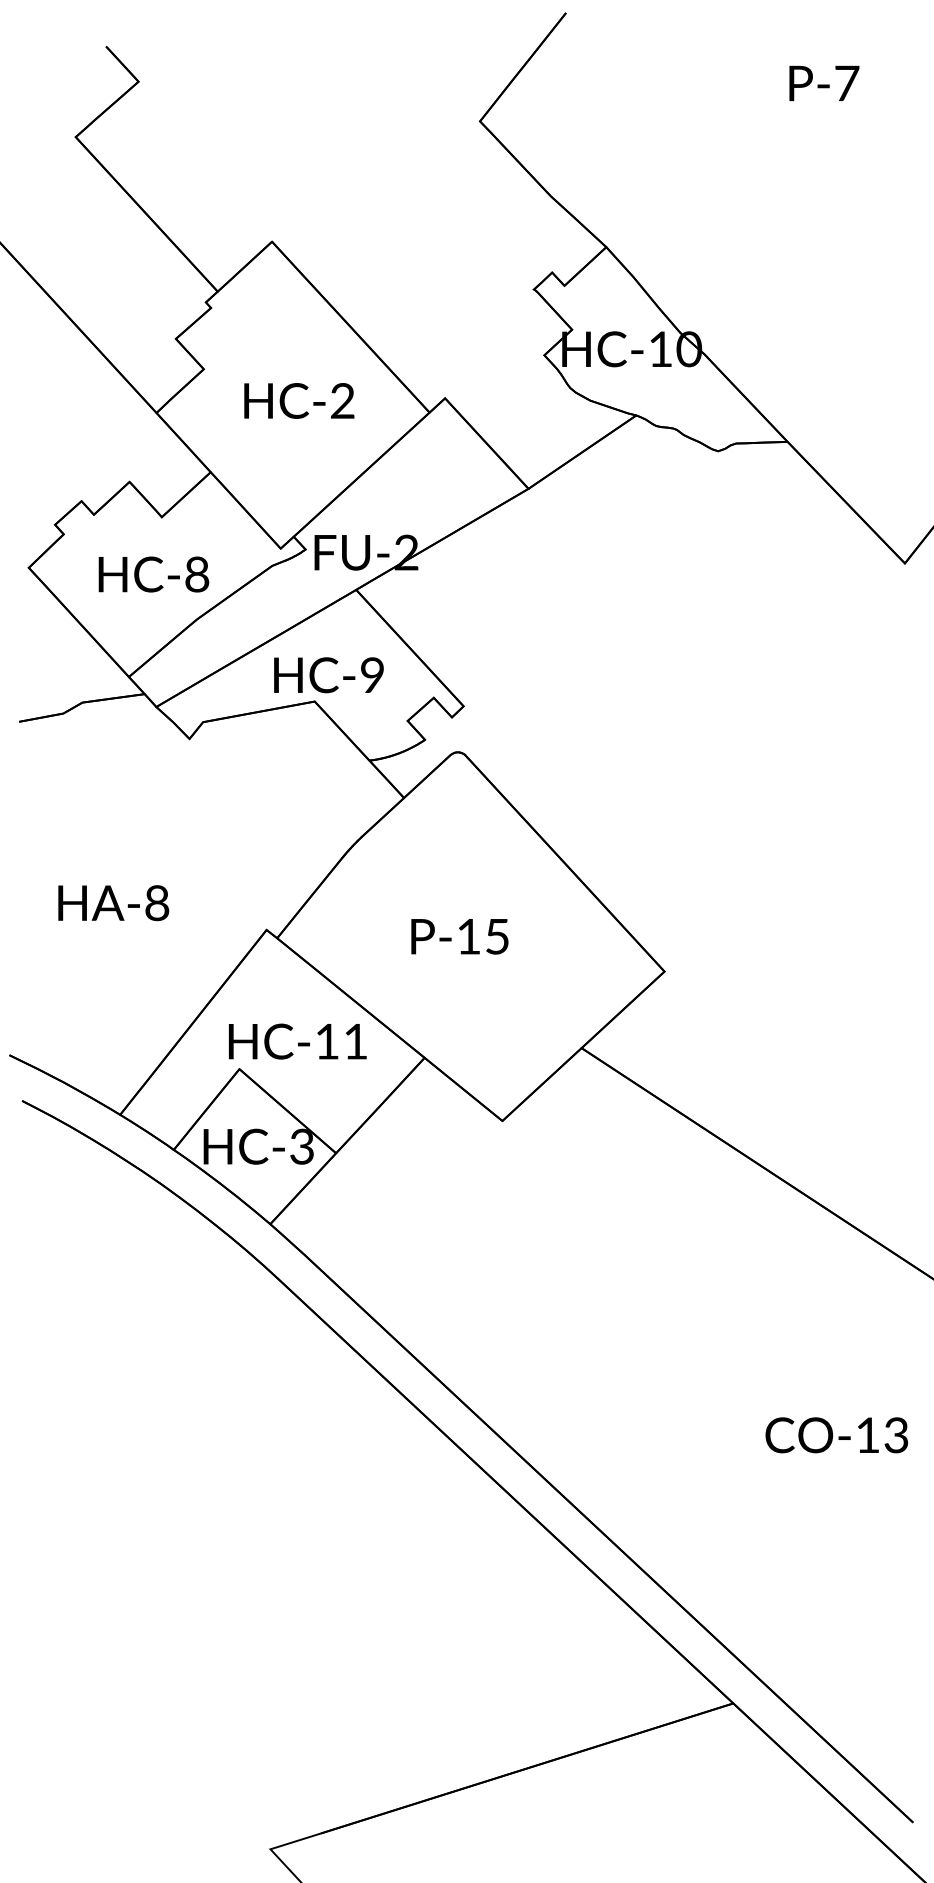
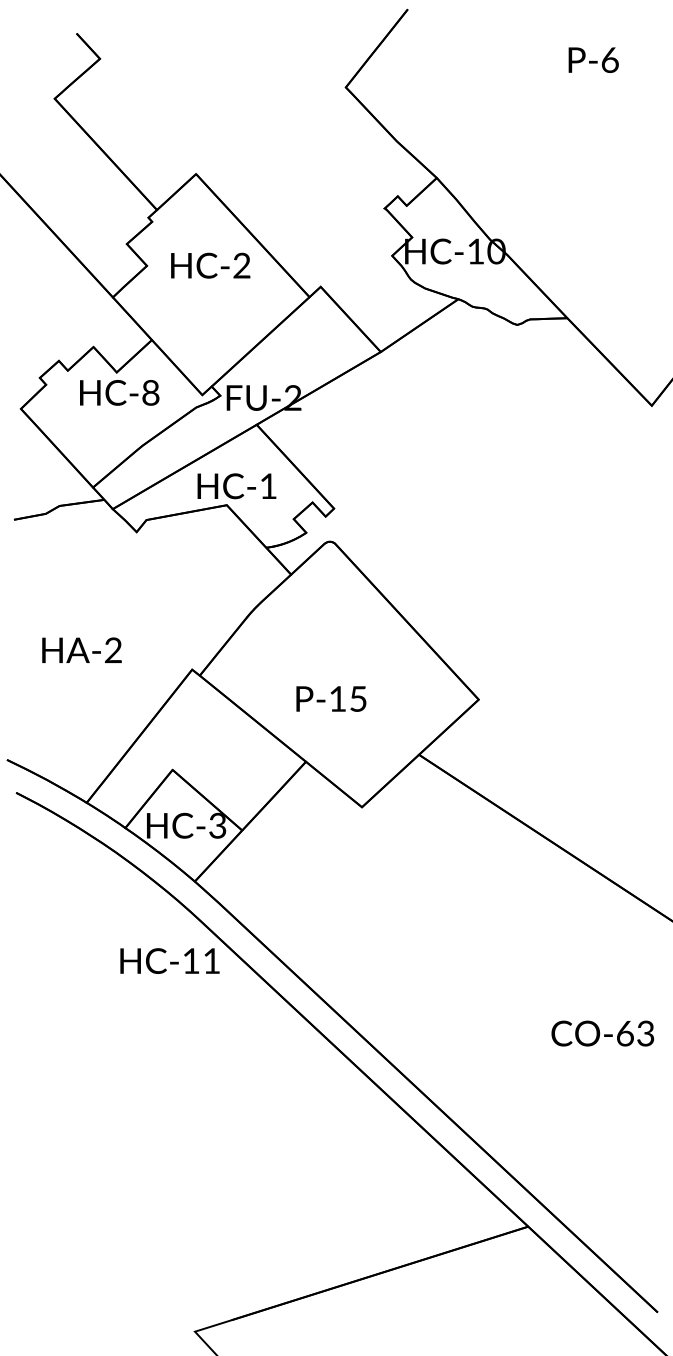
text: (847, 83) -> (610, 60), P-7 -> P-6
text: (299, 400) -> (210, 265), moved
text: (153, 574) -> (119, 392), moved
text: (372, 674) -> (268, 485), HC-9 -> HC-1
text: (157, 903) -> (113, 650), HA-8 -> HA-2
text: (459, 936) -> (331, 698), moved
text: (297, 1041) -> (169, 960), moved
text: (868, 1435) -> (625, 1033), CO-13 -> CO-63

